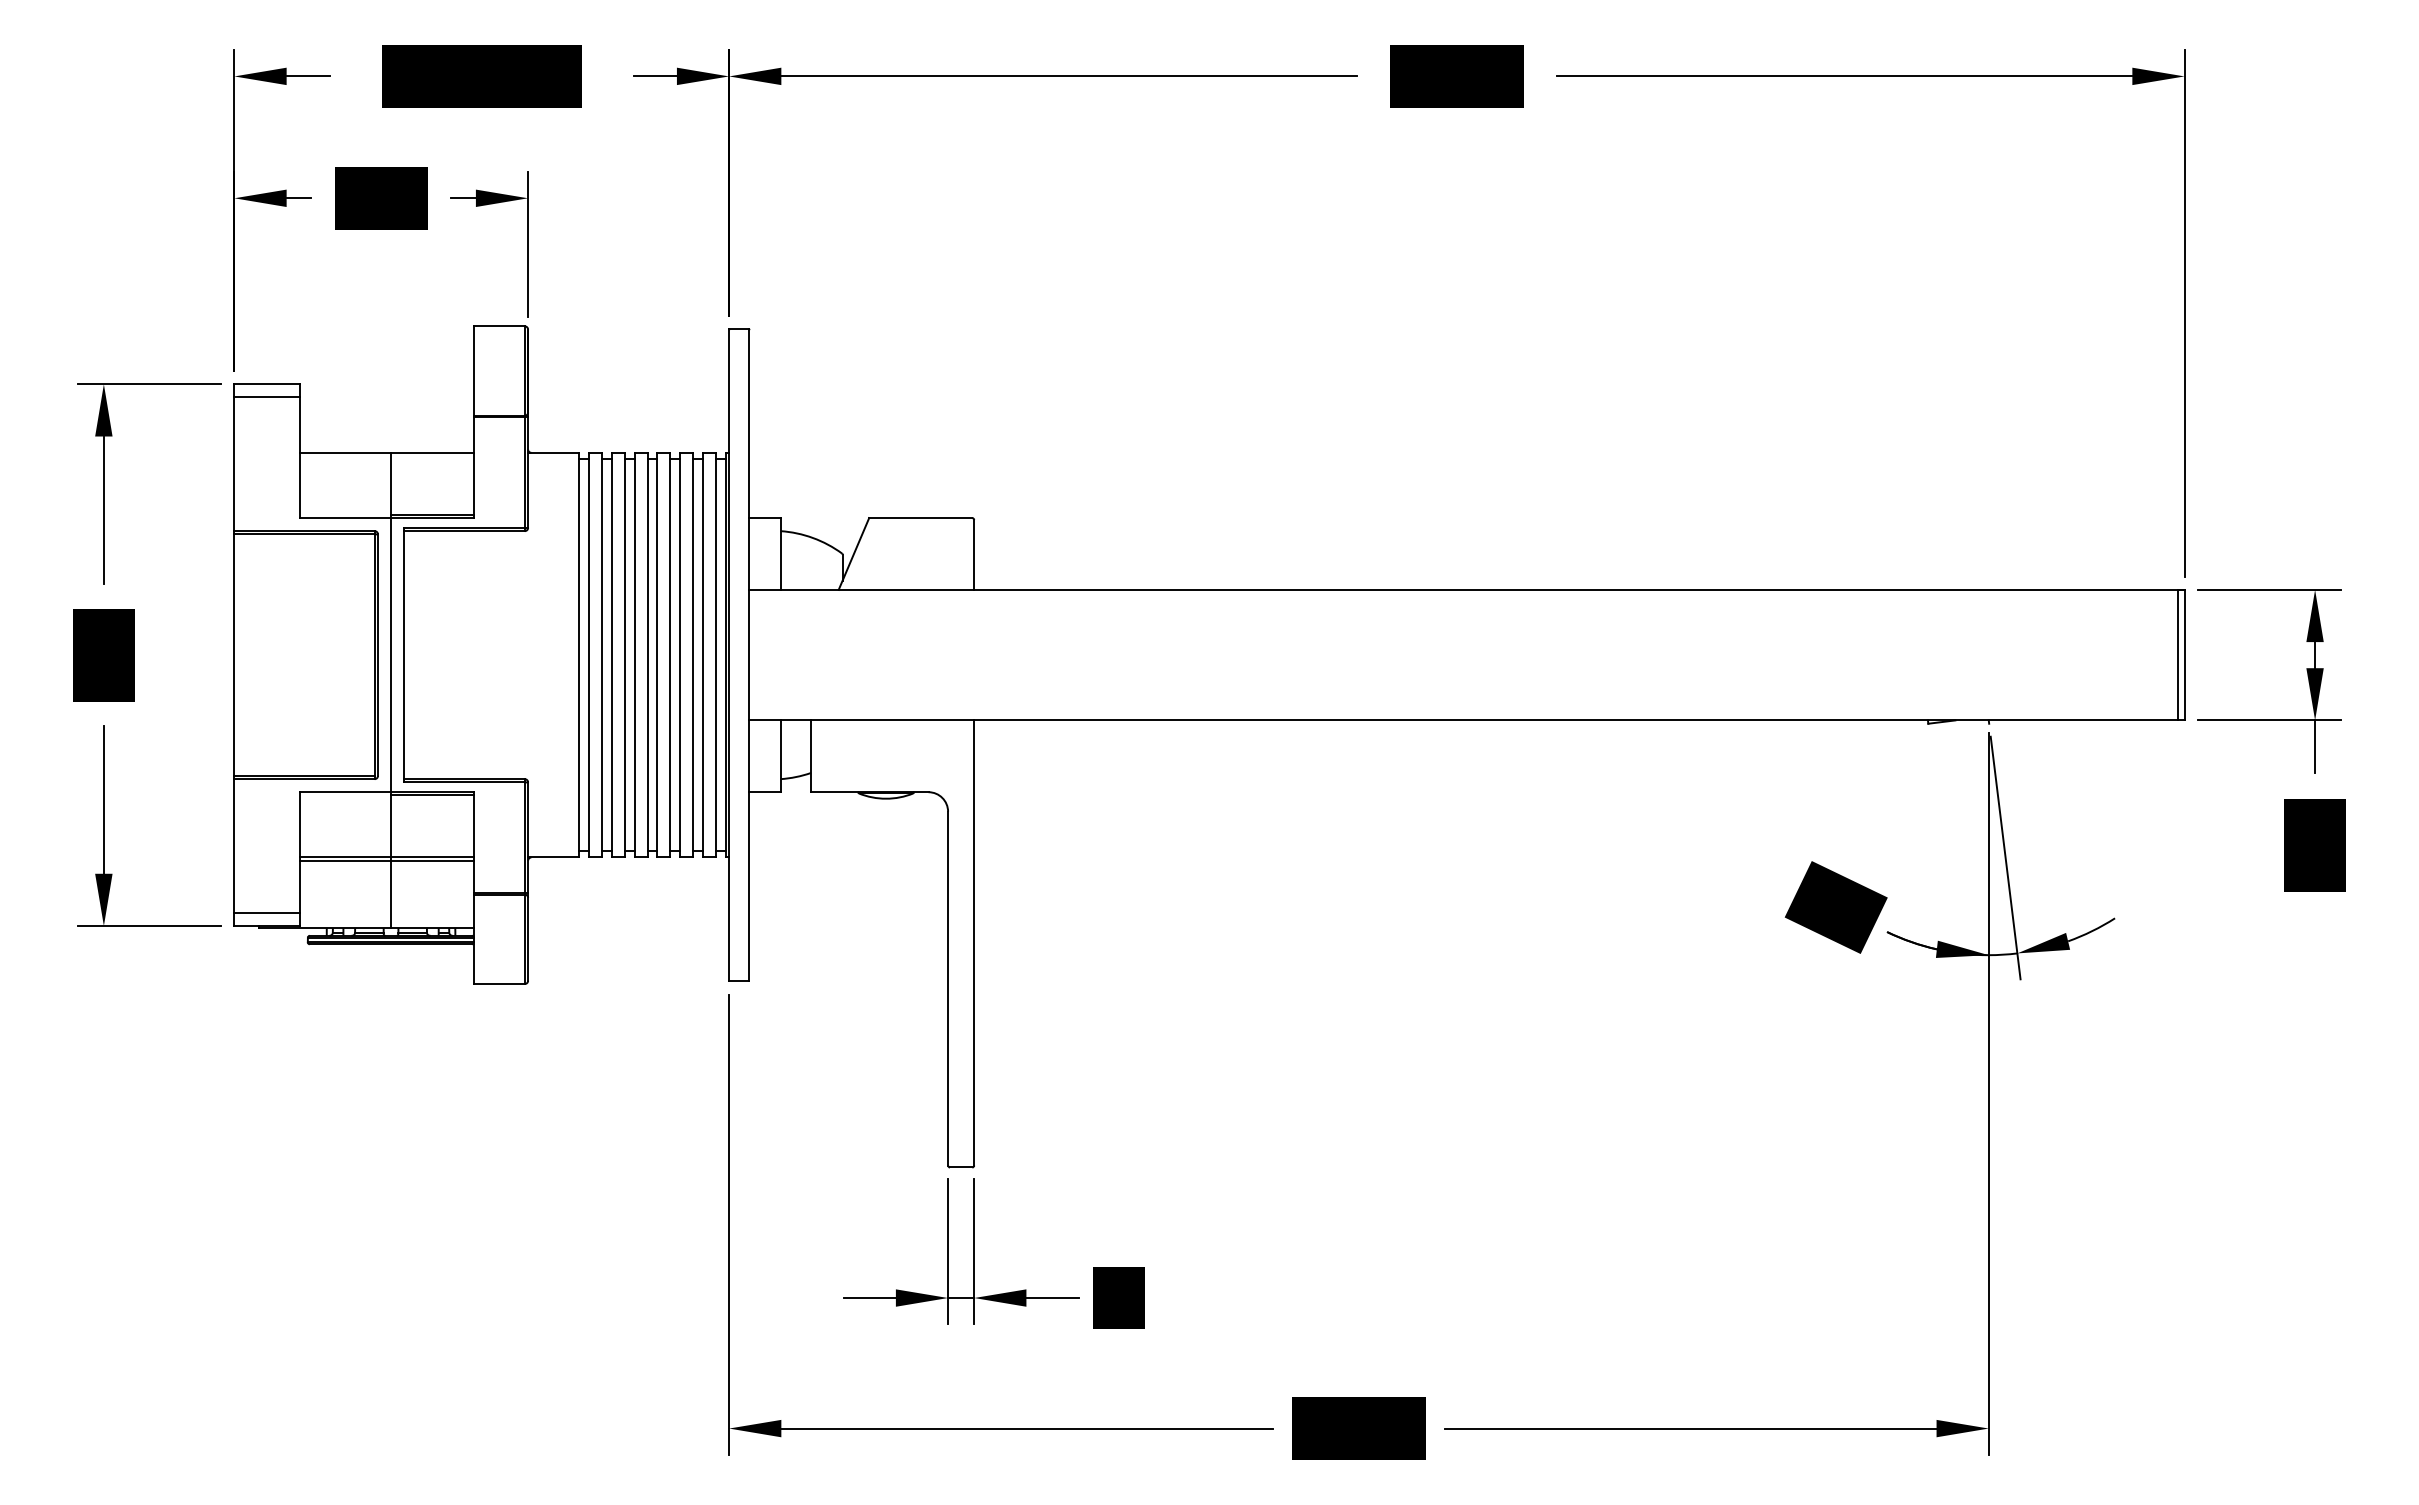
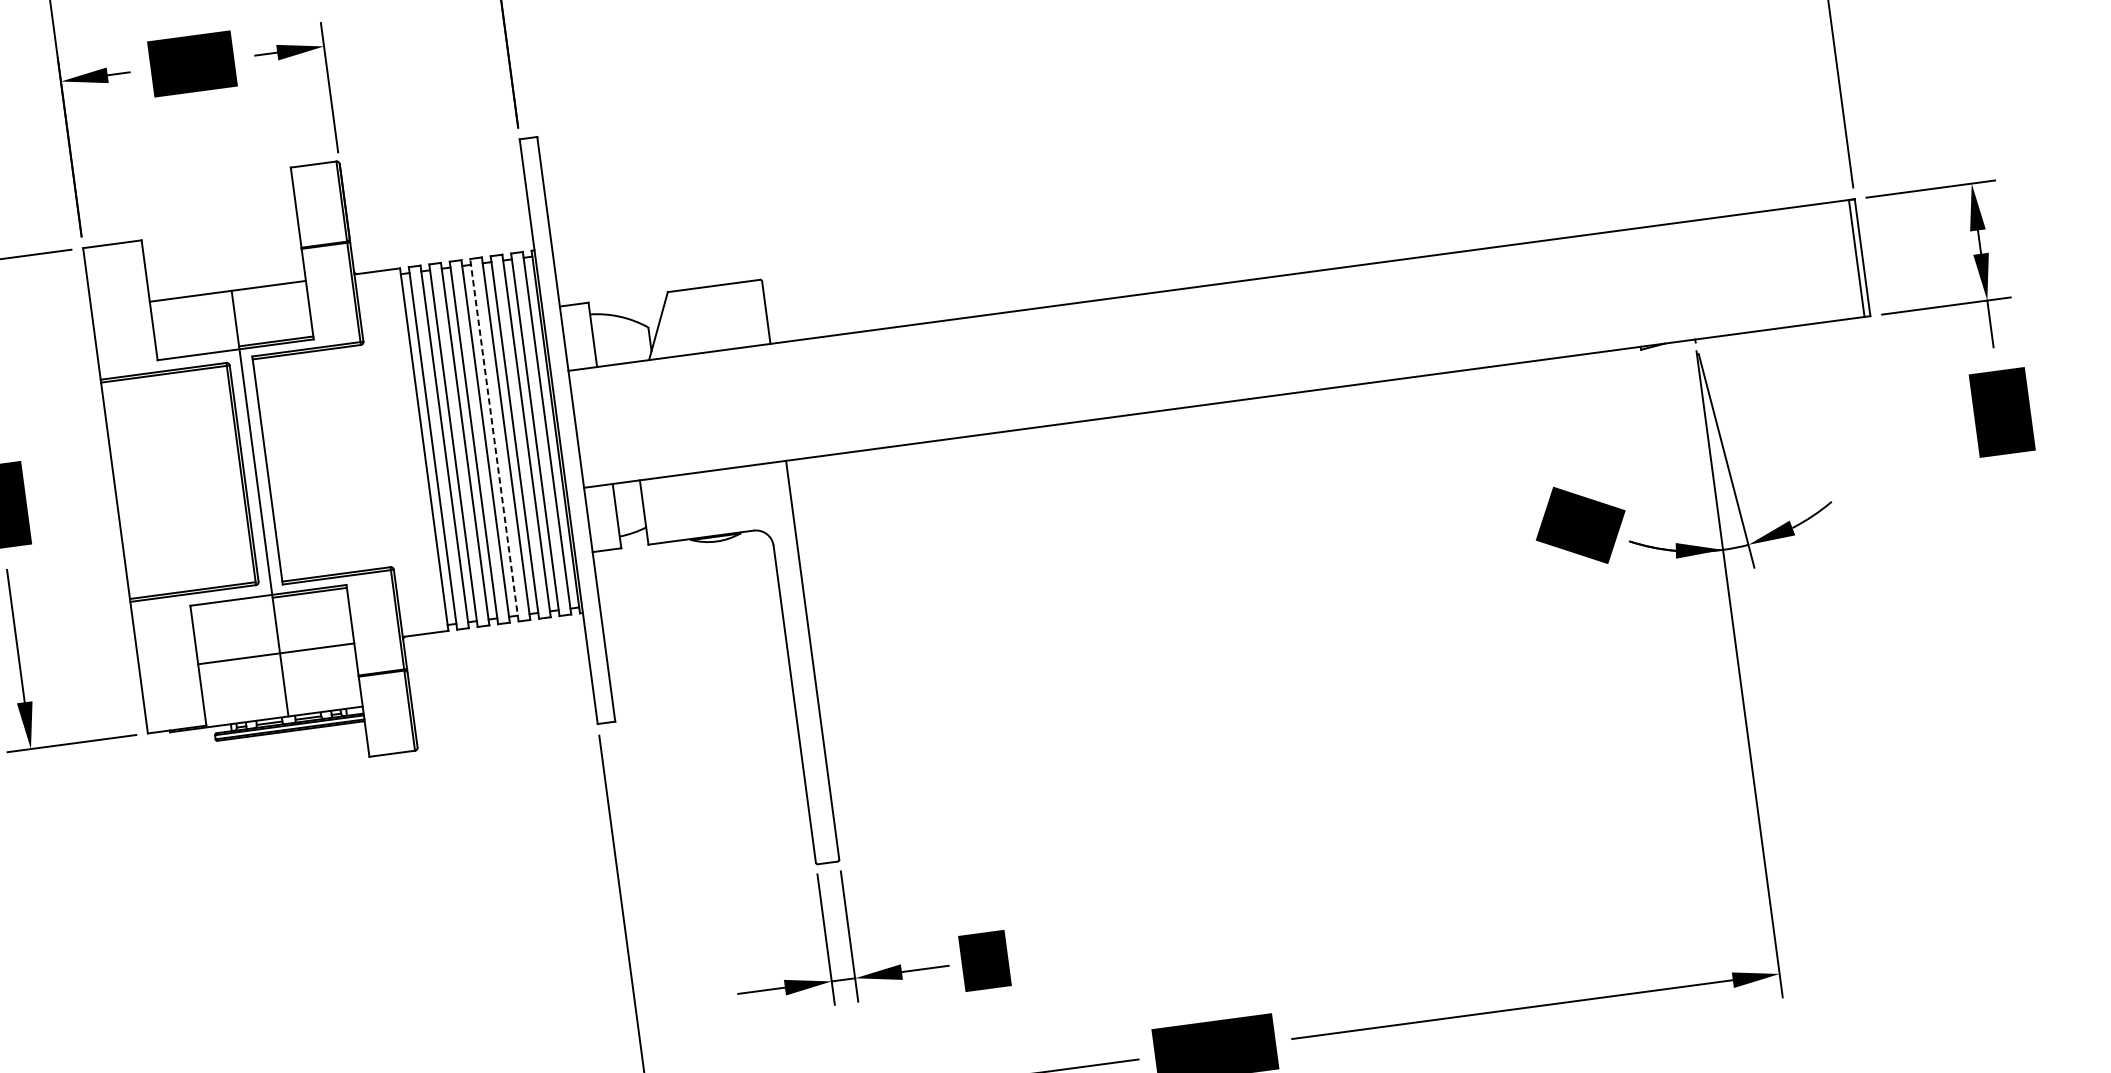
line: (266, 397) -> (113, 256), removed
line: (657, 654) -> (494, 439), solid -> dashed
line: (386, 860) -> (276, 656), removed
line: (266, 912) -> (175, 717), removed

